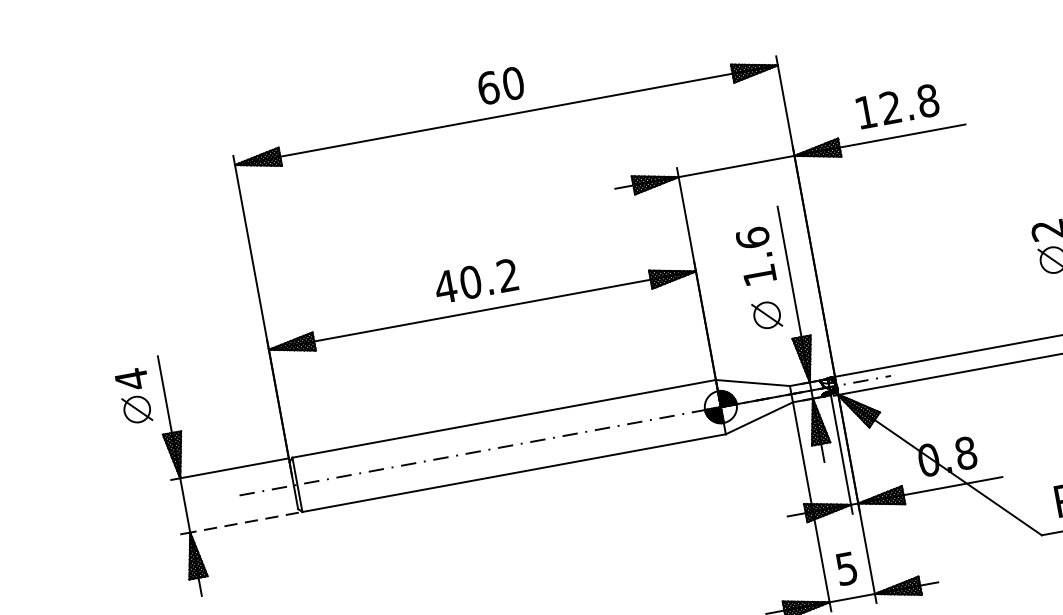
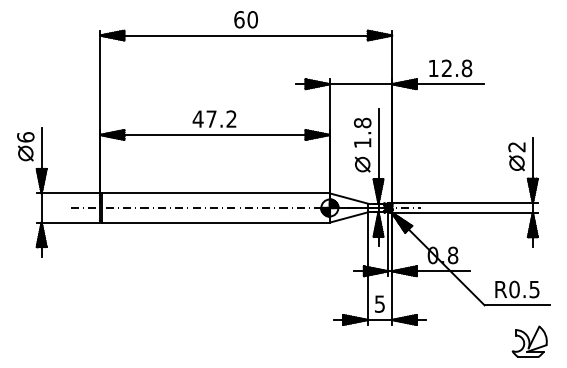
text: (752, 237) -> (362, 122), 1.6 -> 1.8
text: (470, 281) -> (211, 118), 40.2 -> 47.2
text: (130, 378) -> (25, 136), 4 -> 6
line: (243, 522) -> (70, 222), dashed -> solid

